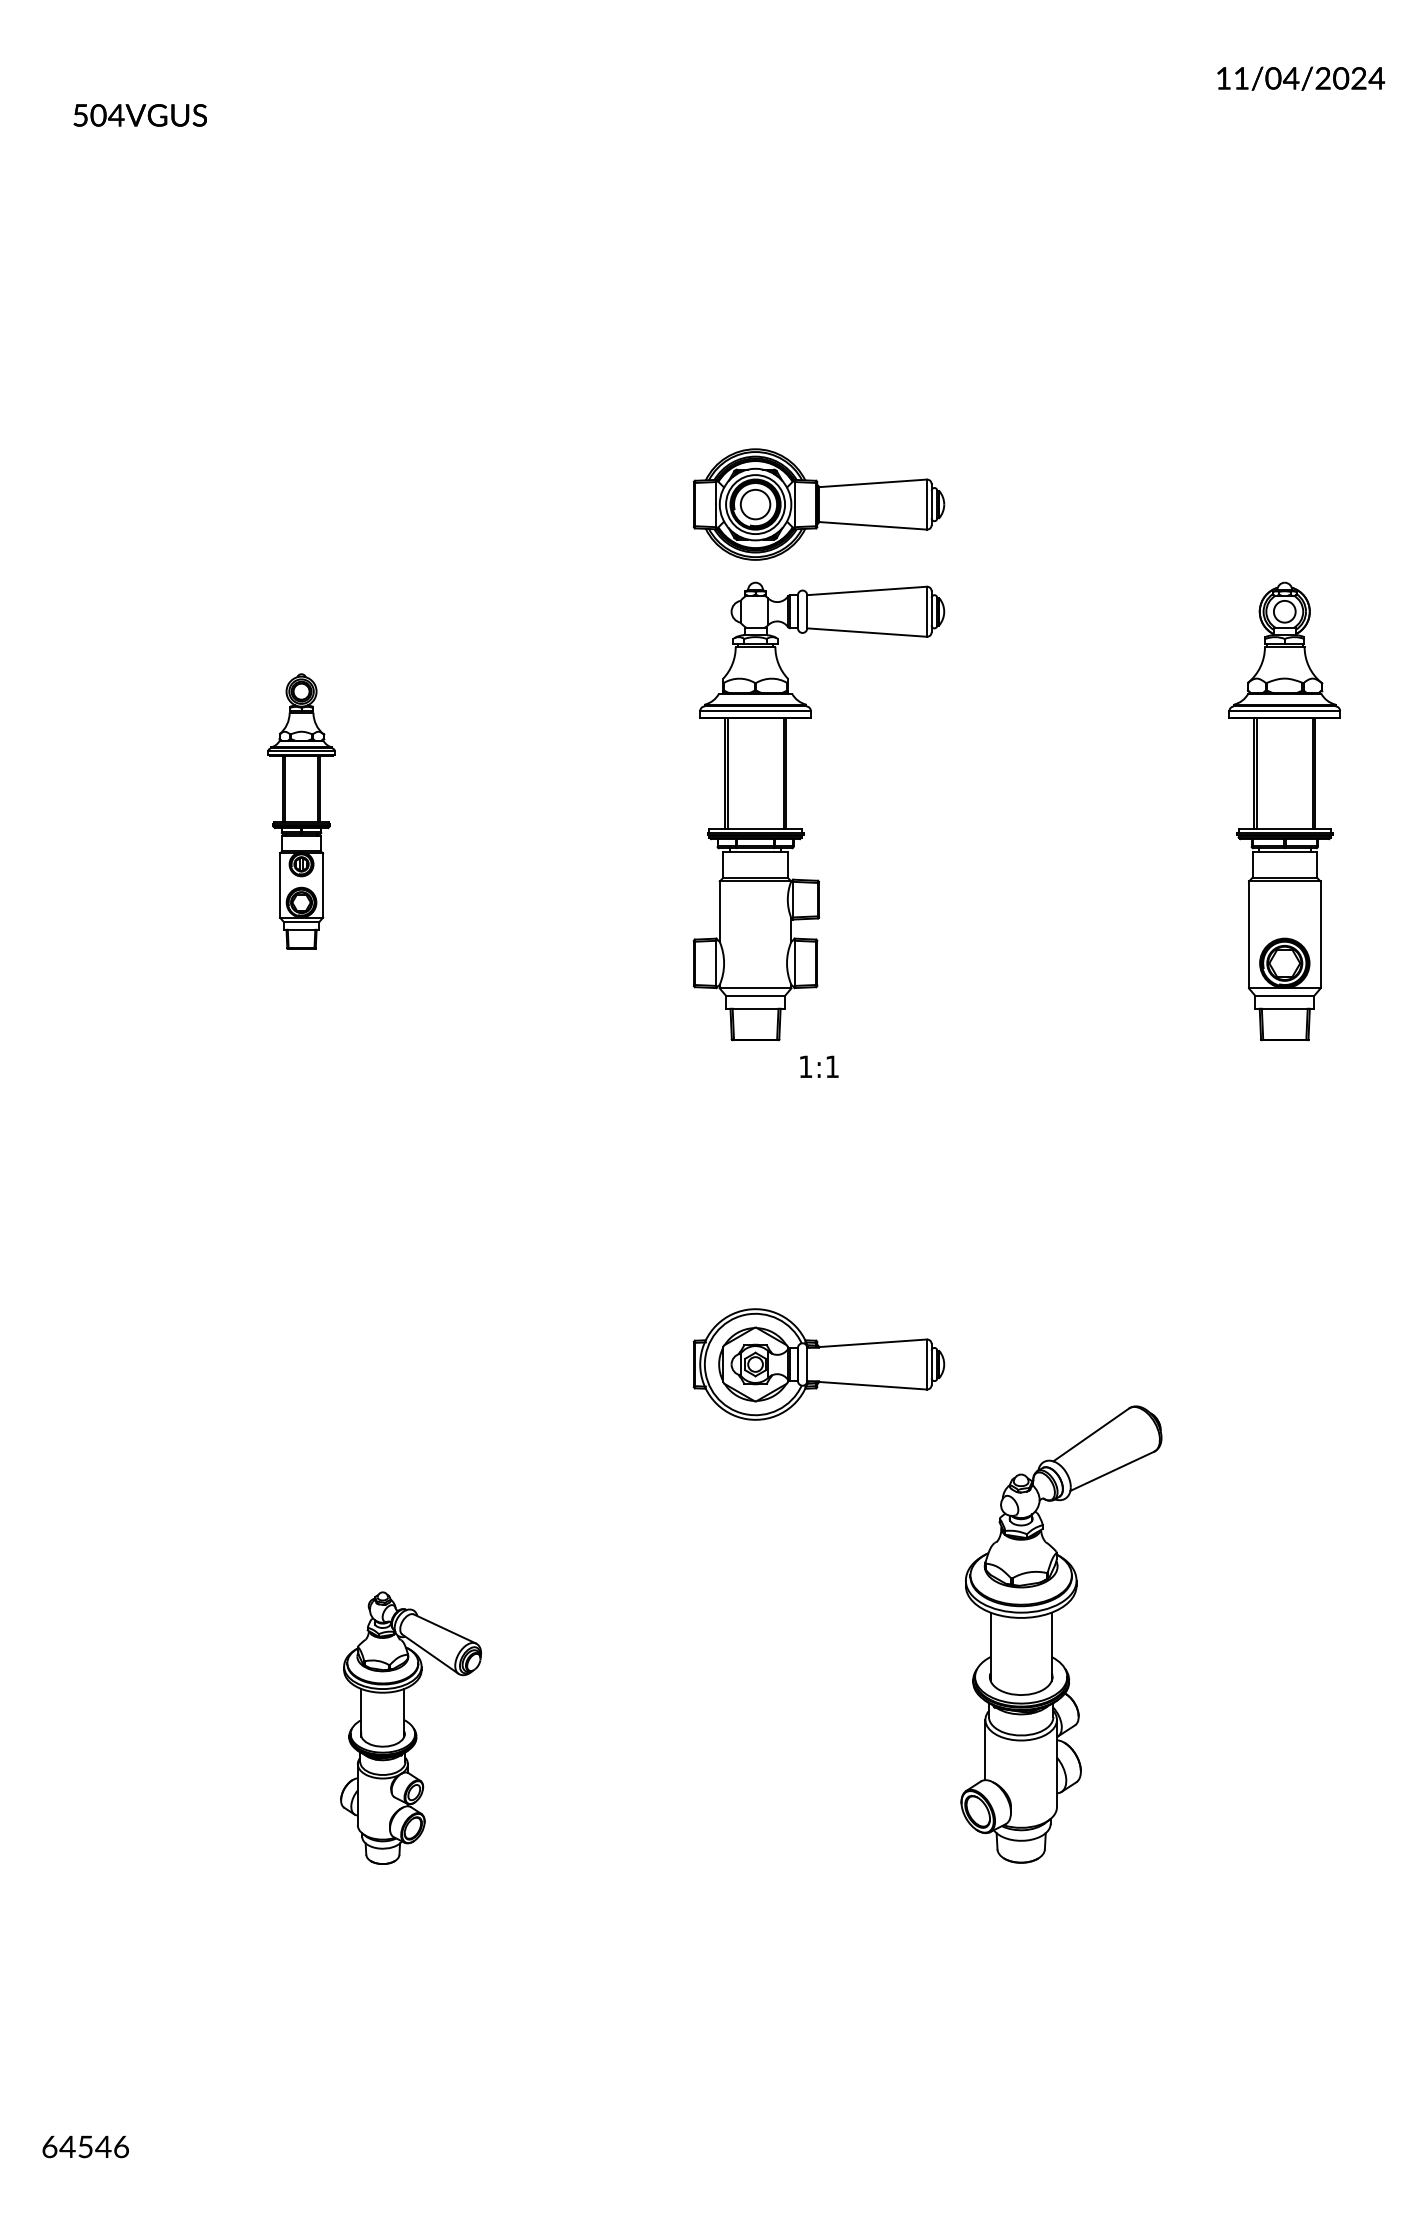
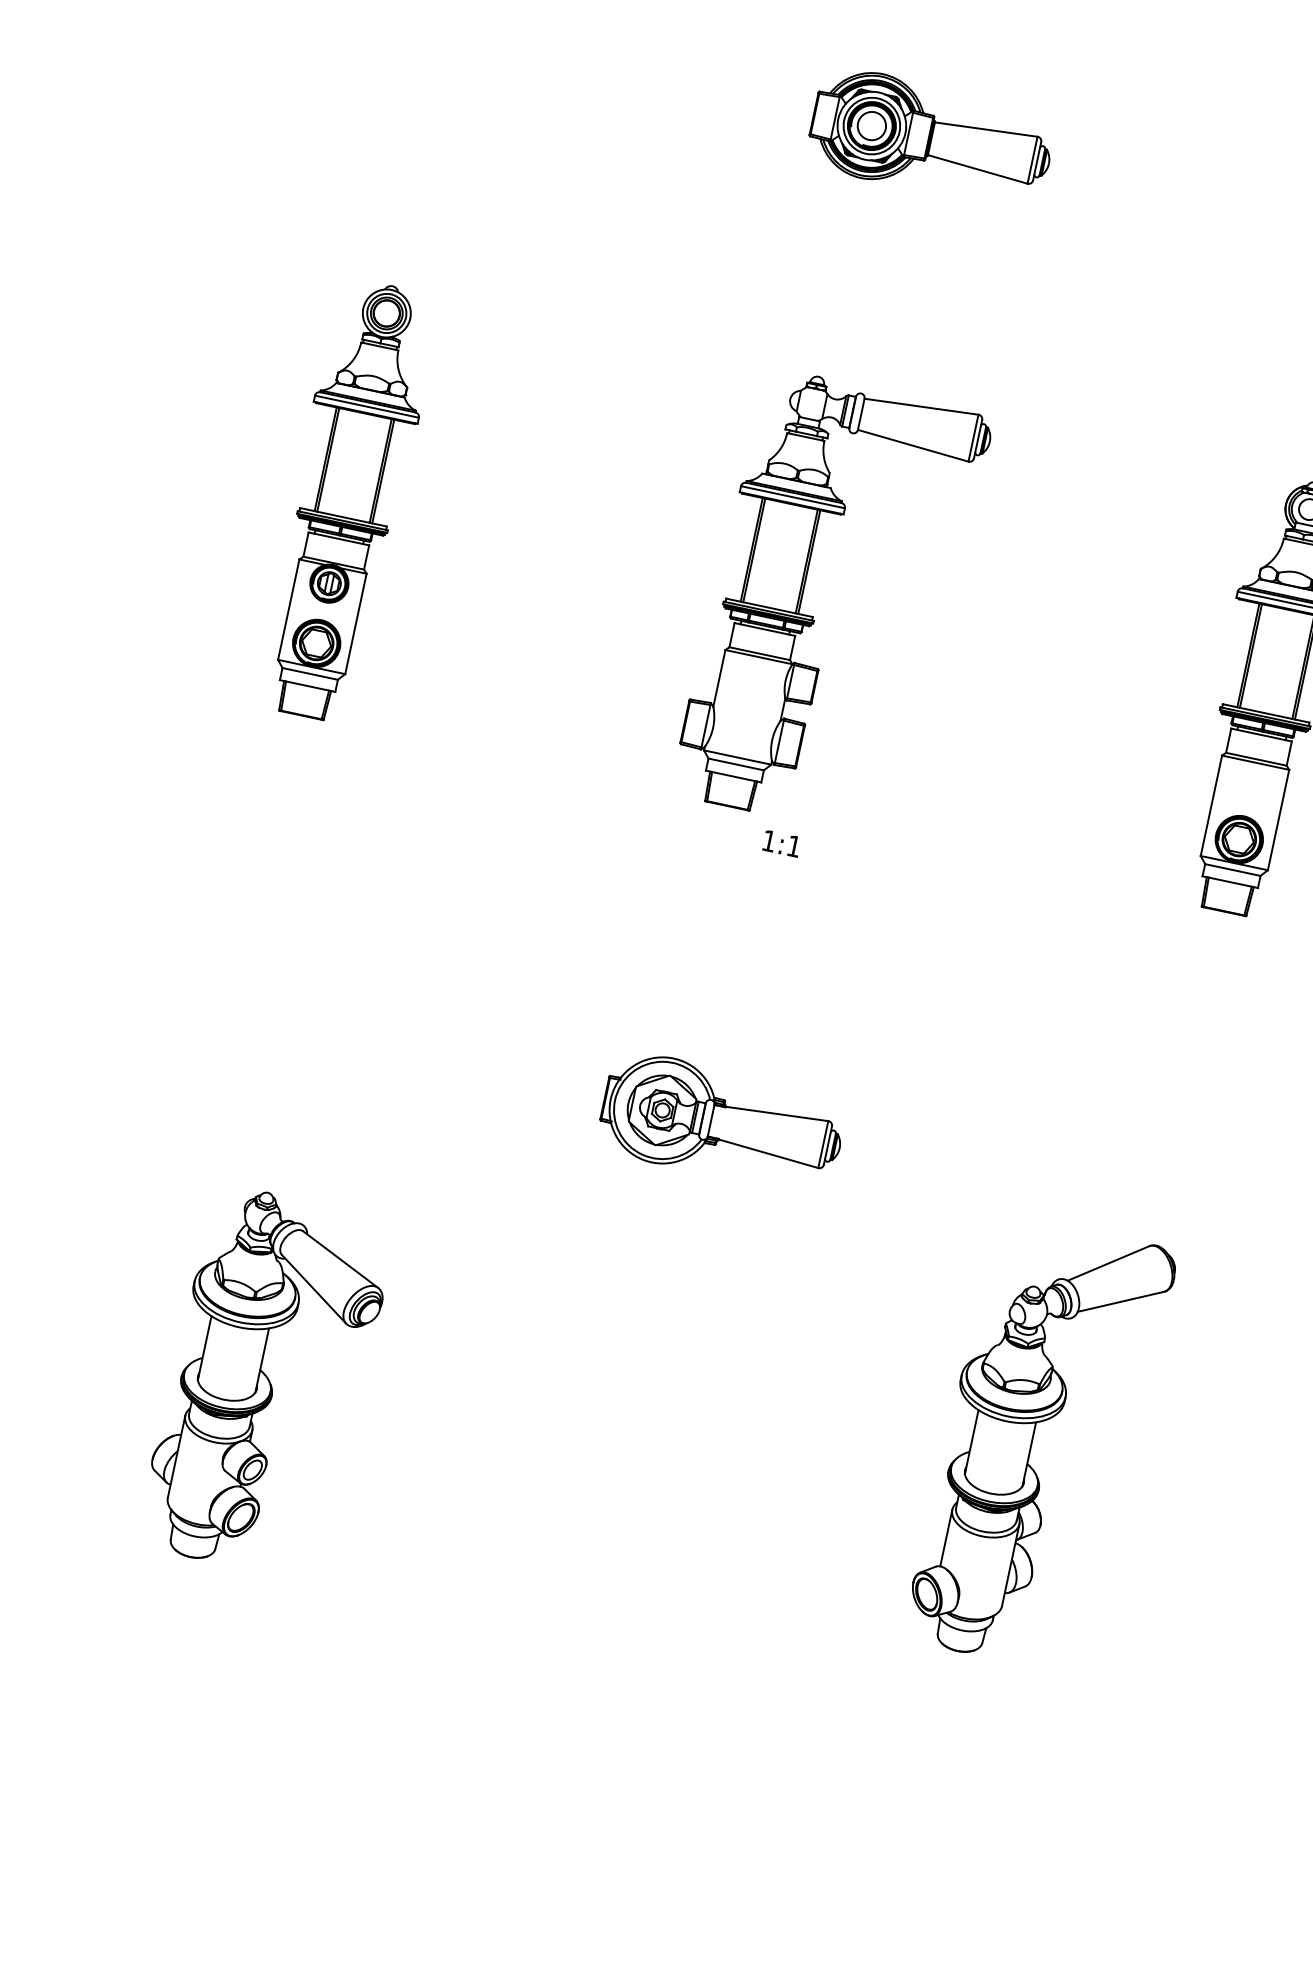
part: (818, 504) -> (930, 138), moved
part: (301, 811) -> (346, 500), size x1.67
part: (1052, 1634) -> (1032, 1443), moved
part: (410, 1728) -> (266, 1383), size x1.43

